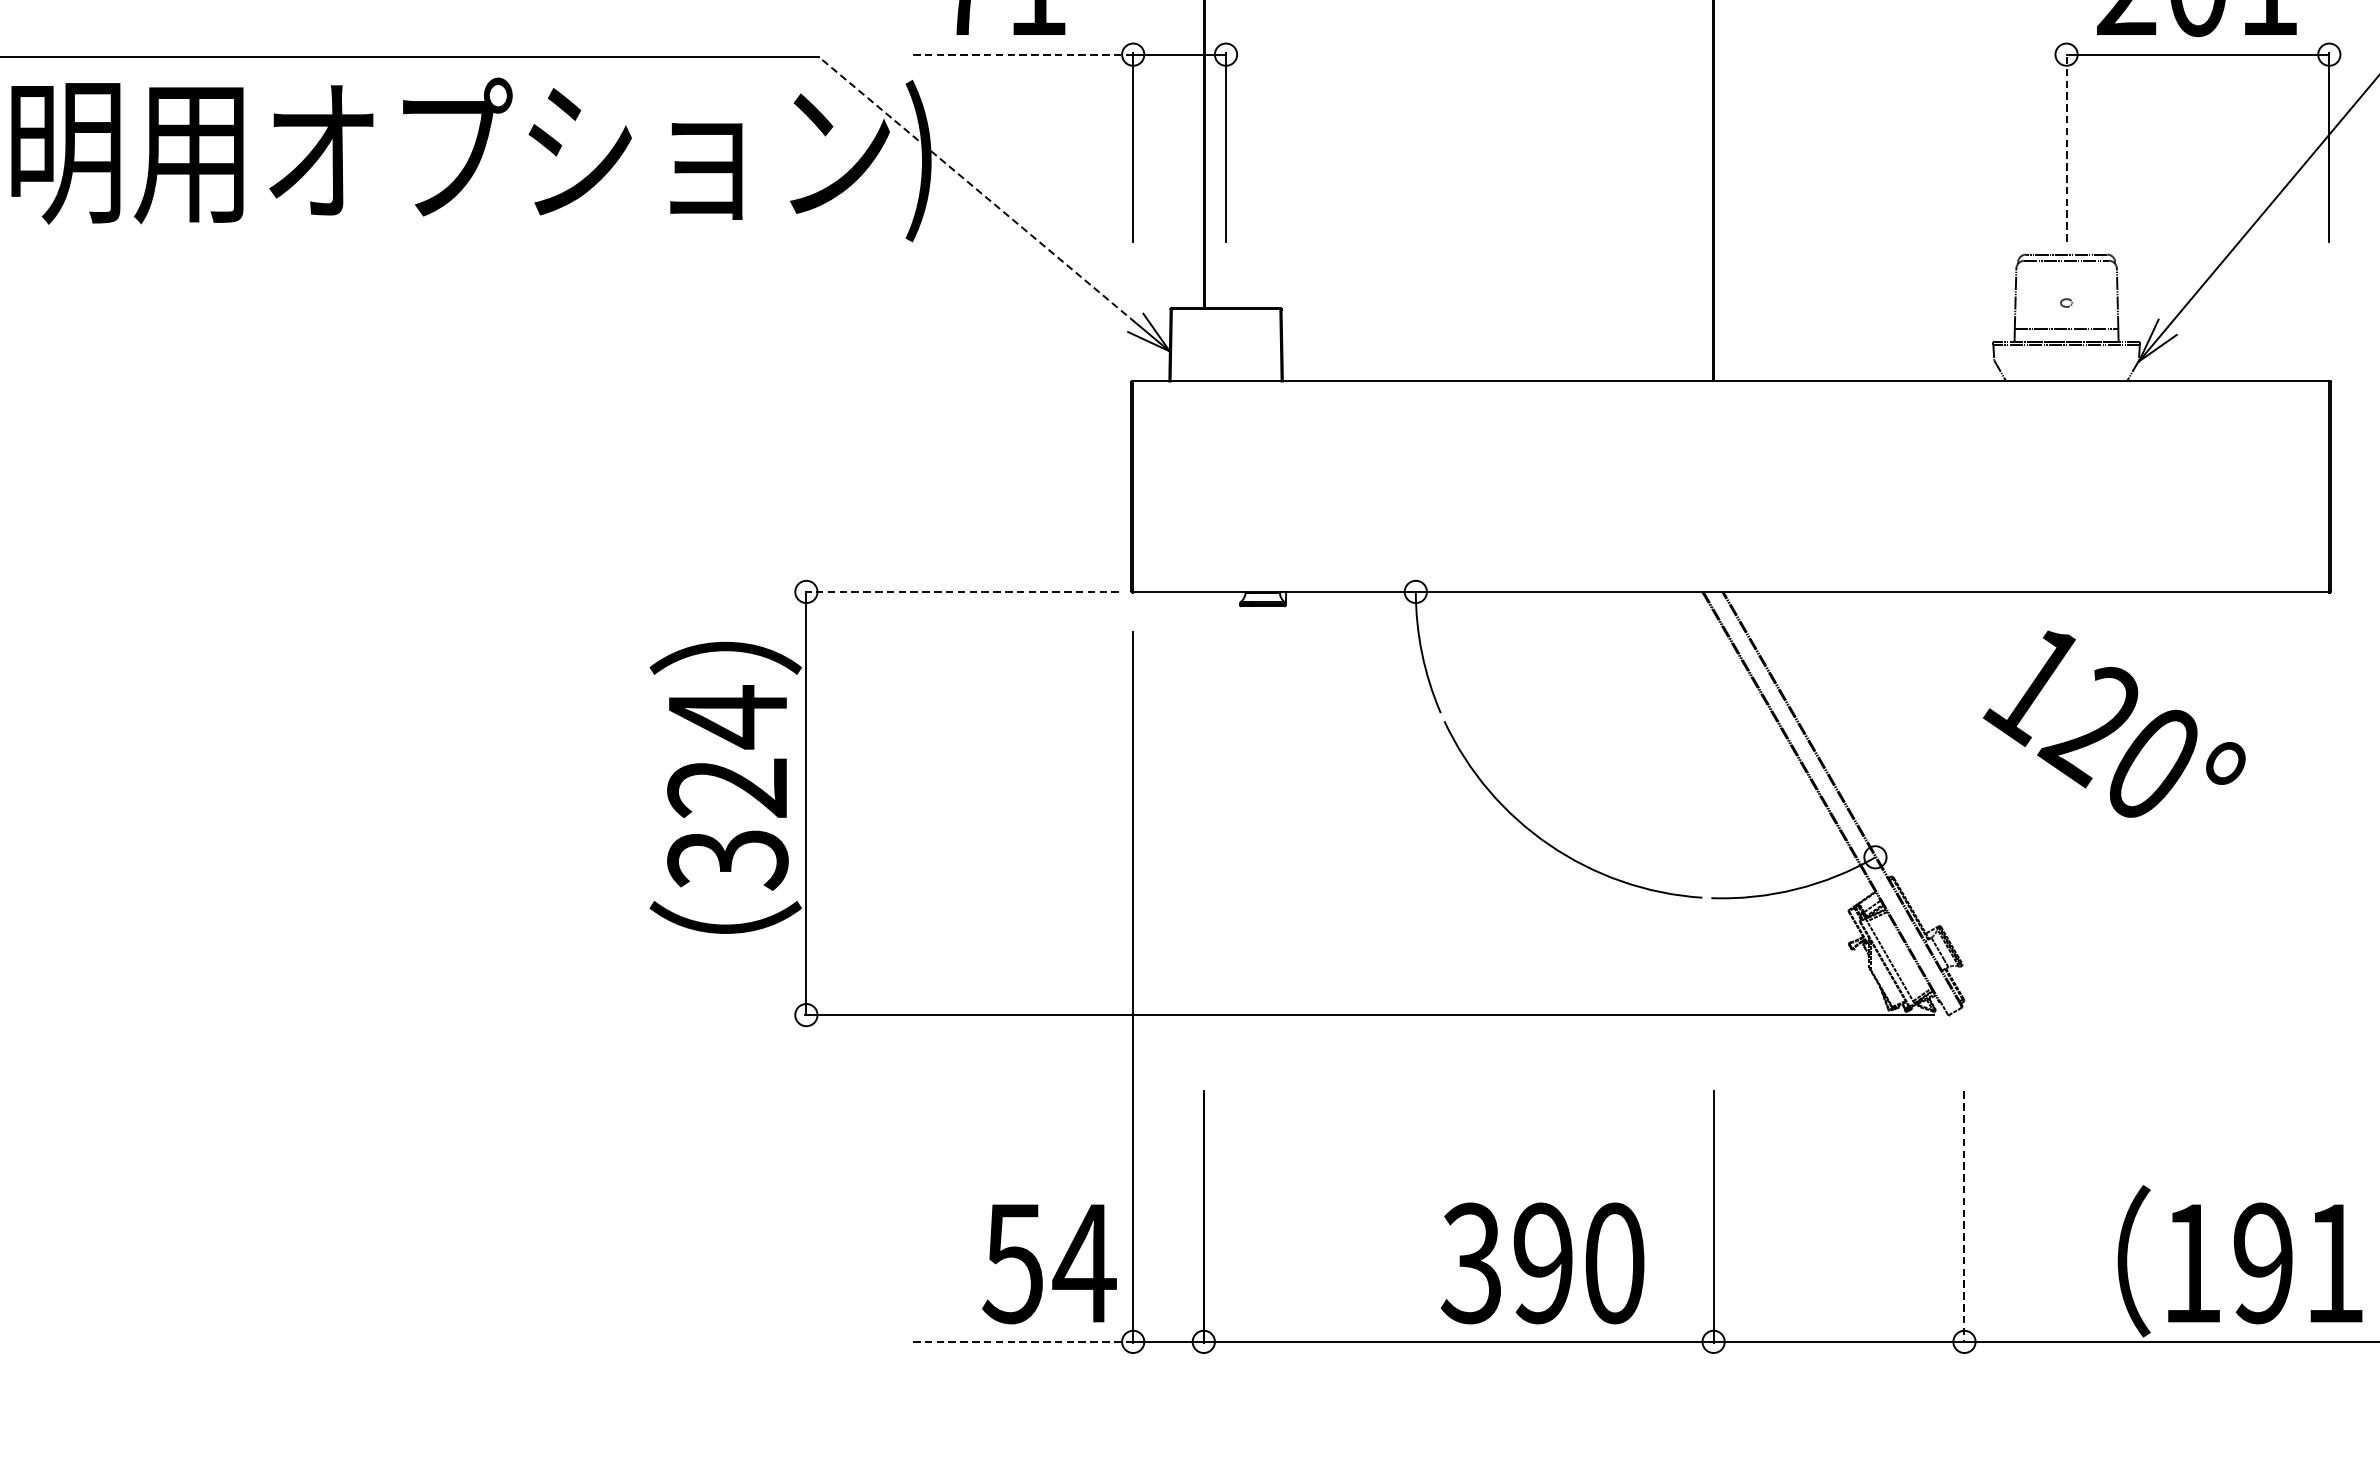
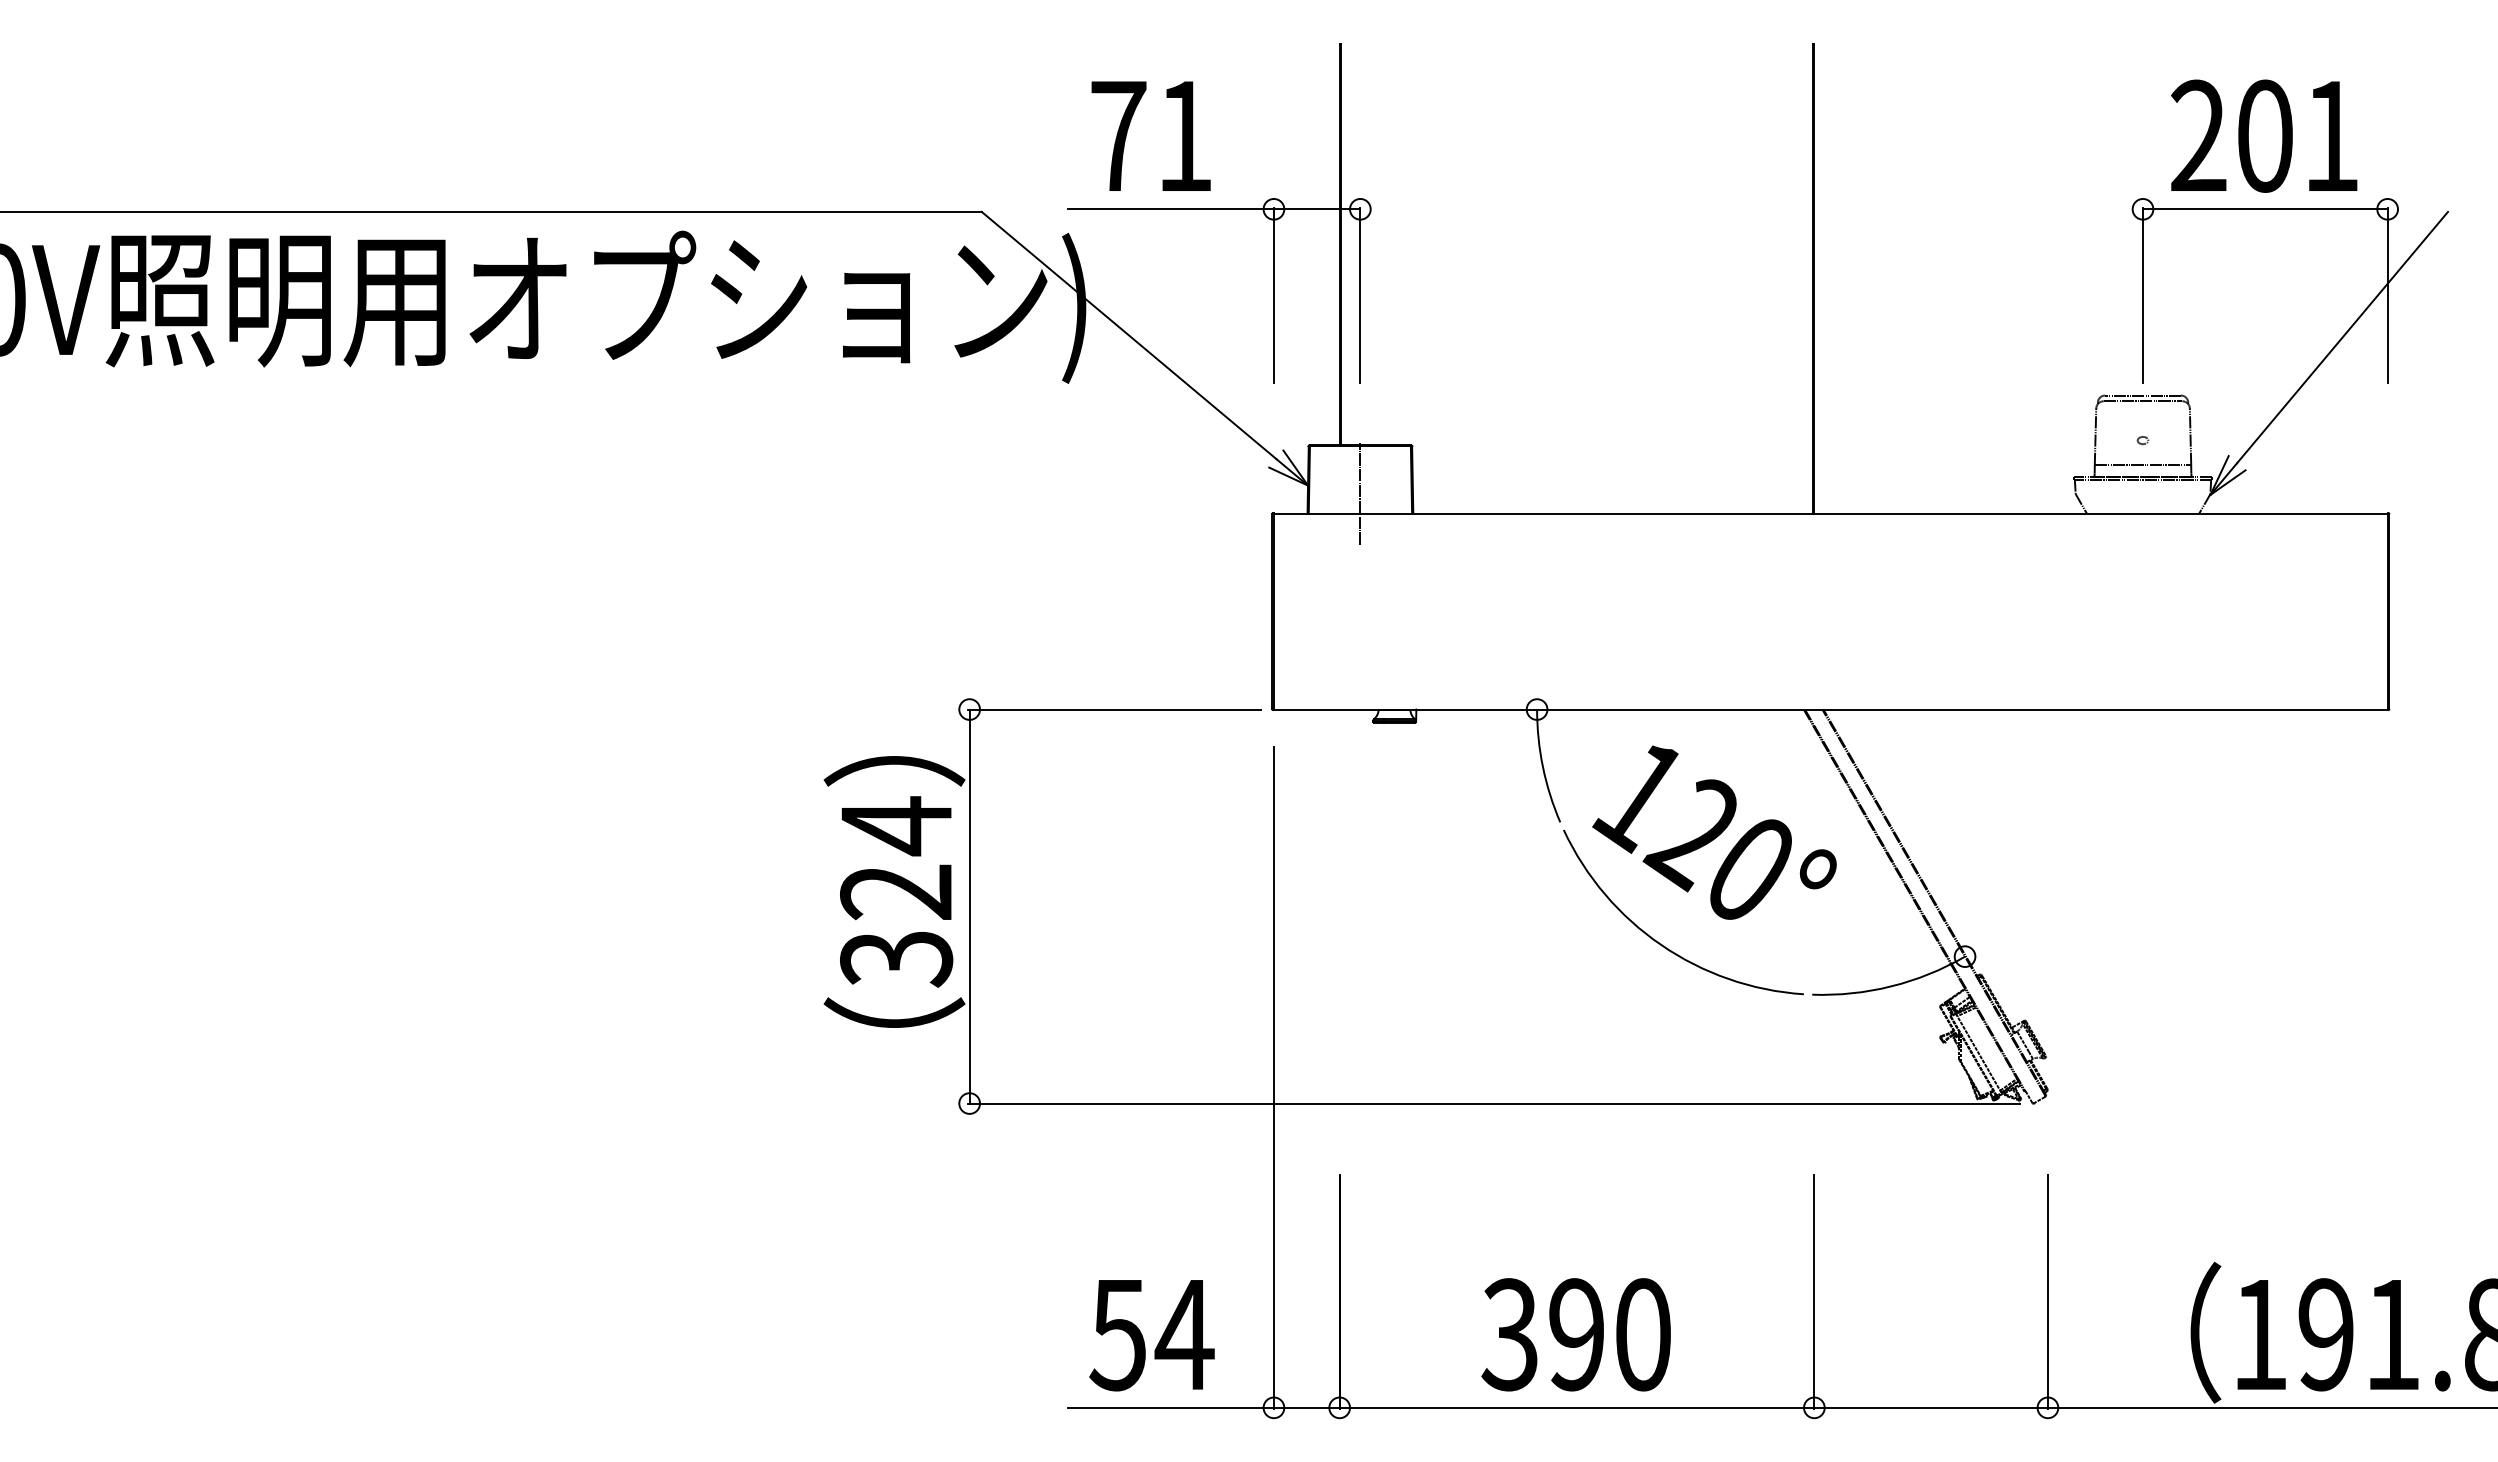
line: (1022, 54) -> (1170, 209), dashed -> solid
line: (2067, 147) -> (2143, 295), dashed -> solid
line: (977, 190) -> (1128, 335), dashed -> solid
line: (1226, 359) -> (1360, 493), added
line: (961, 591) -> (1114, 709), dashed -> solid
text: (2114, 723) -> (1714, 832), moved
line: (1964, 1218) -> (2047, 1292), dashed -> solid
text: (1541, 1263) -> (1575, 1334), moved
text: (1048, 1264) -> (1151, 1335), moved
line: (1022, 1341) -> (1170, 1407), dashed -> solid

